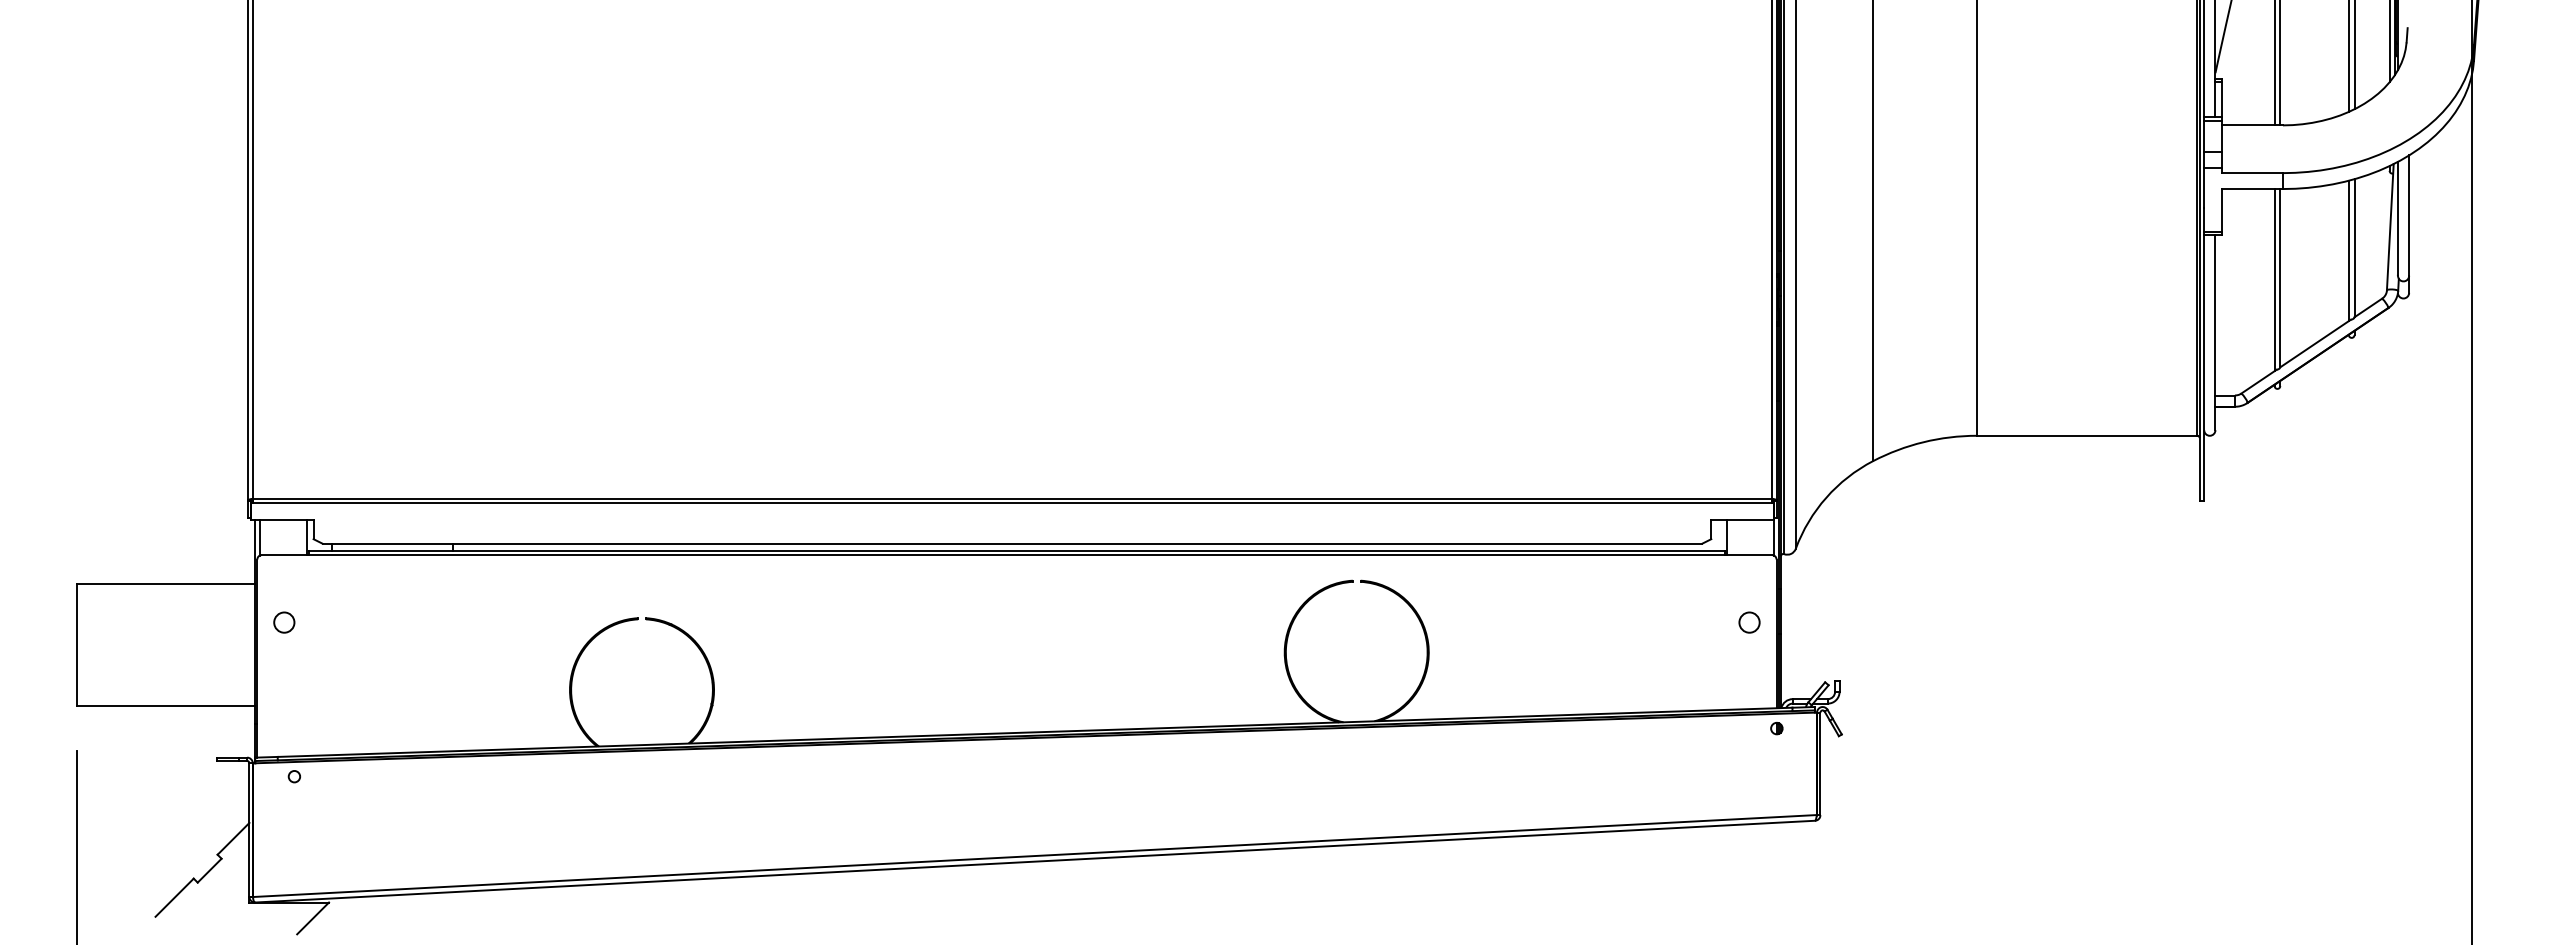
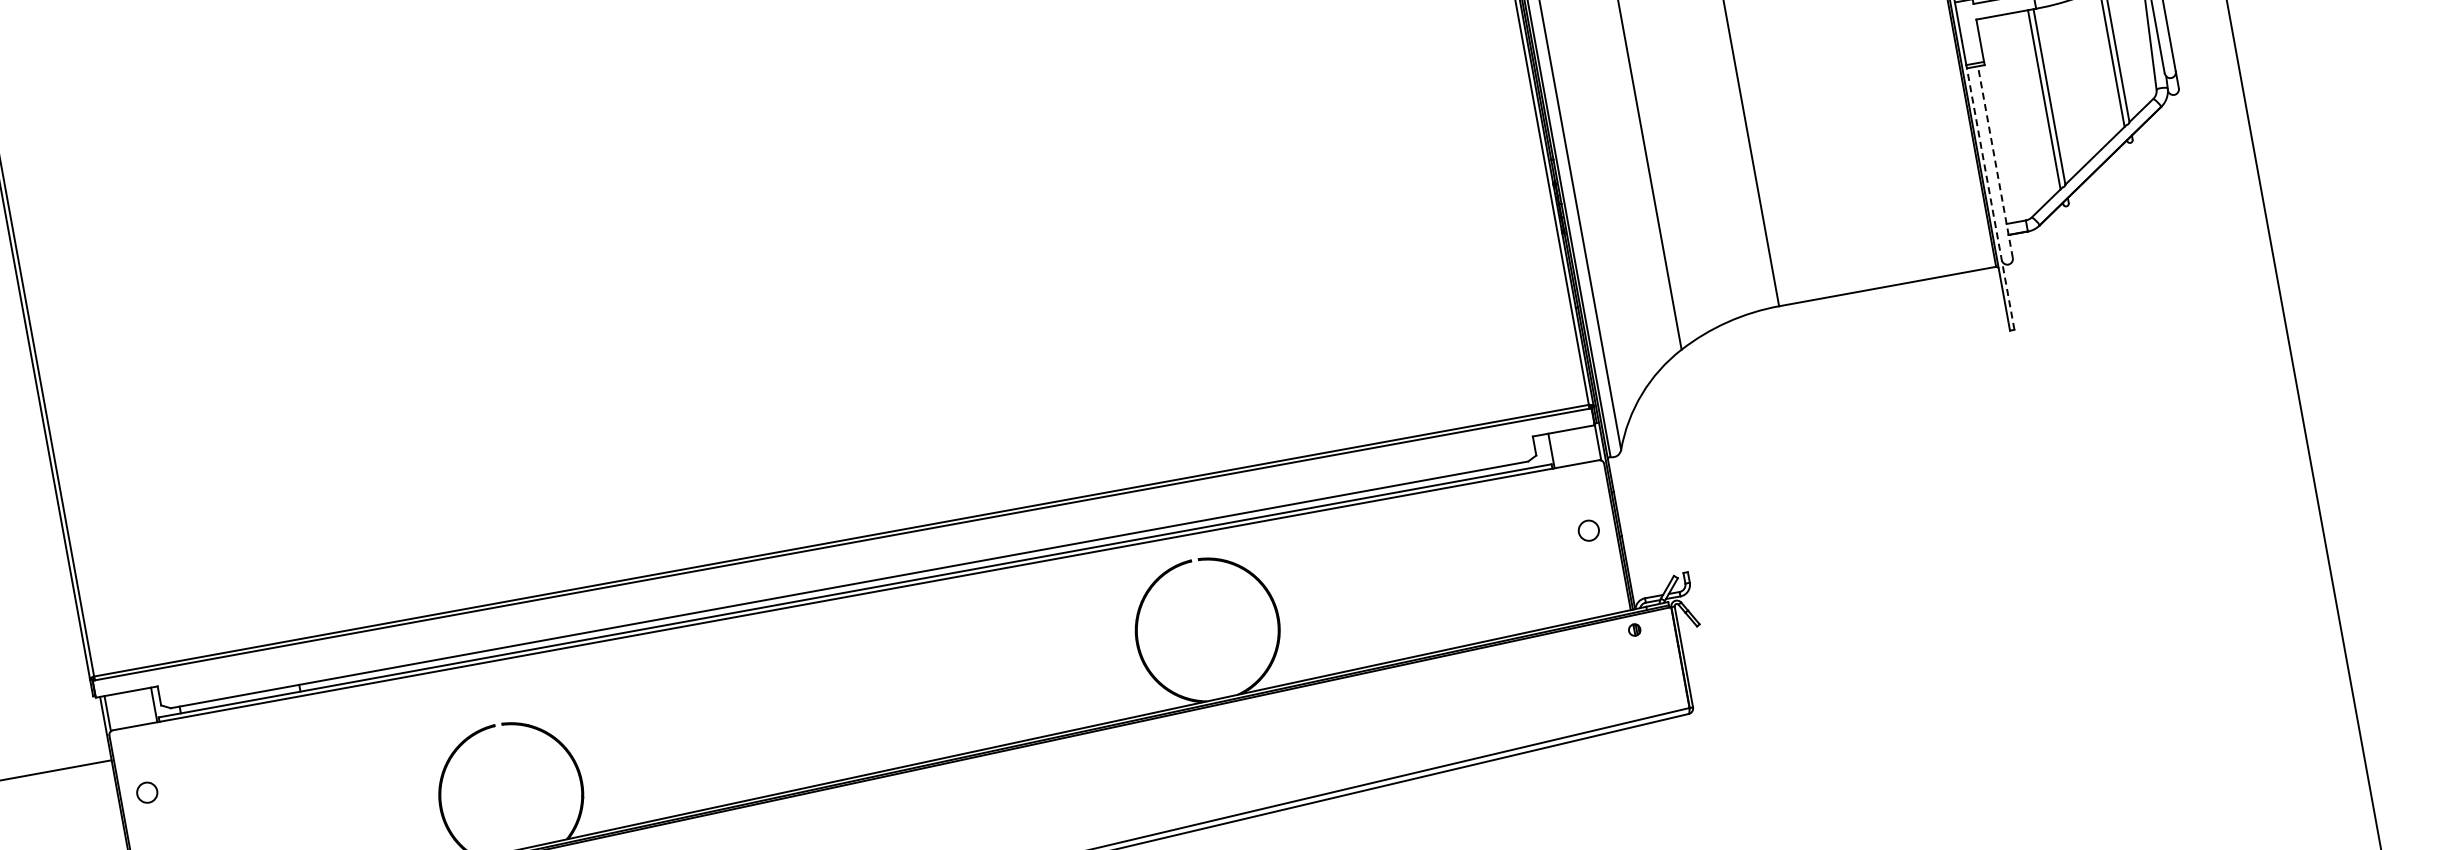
line: (2215, 332) -> (1995, 161), solid -> dashed
line: (2204, 368) -> (1991, 199), solid -> dashed

